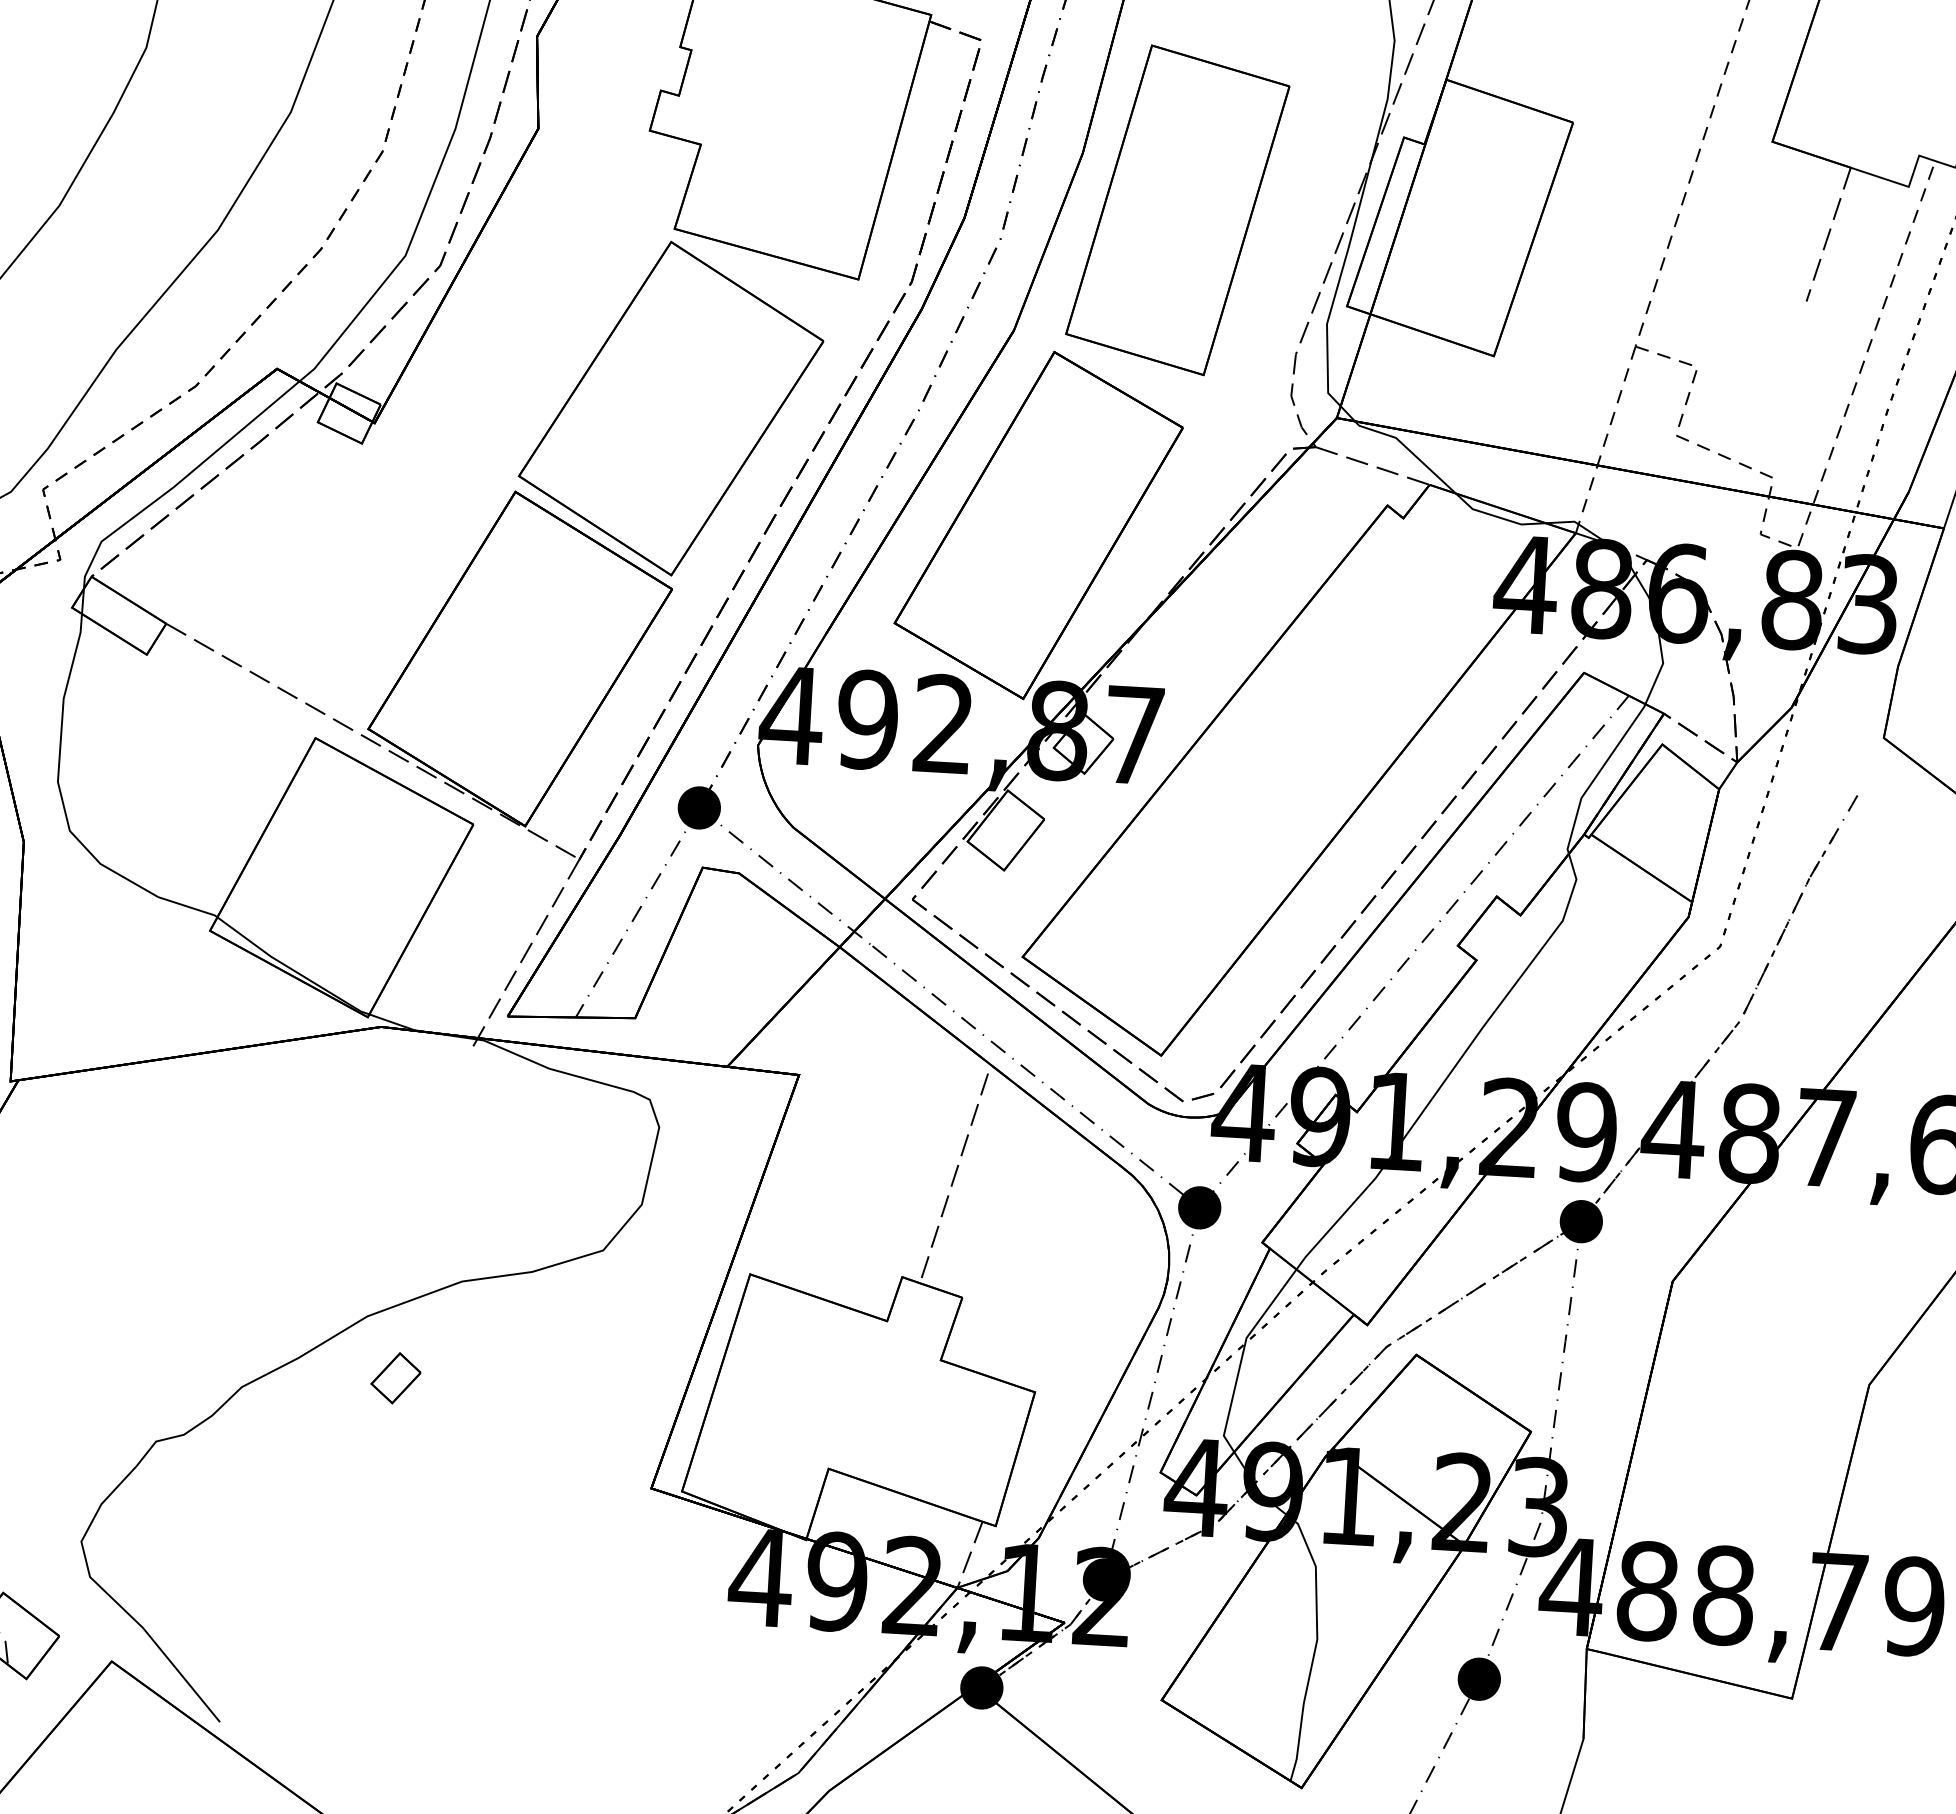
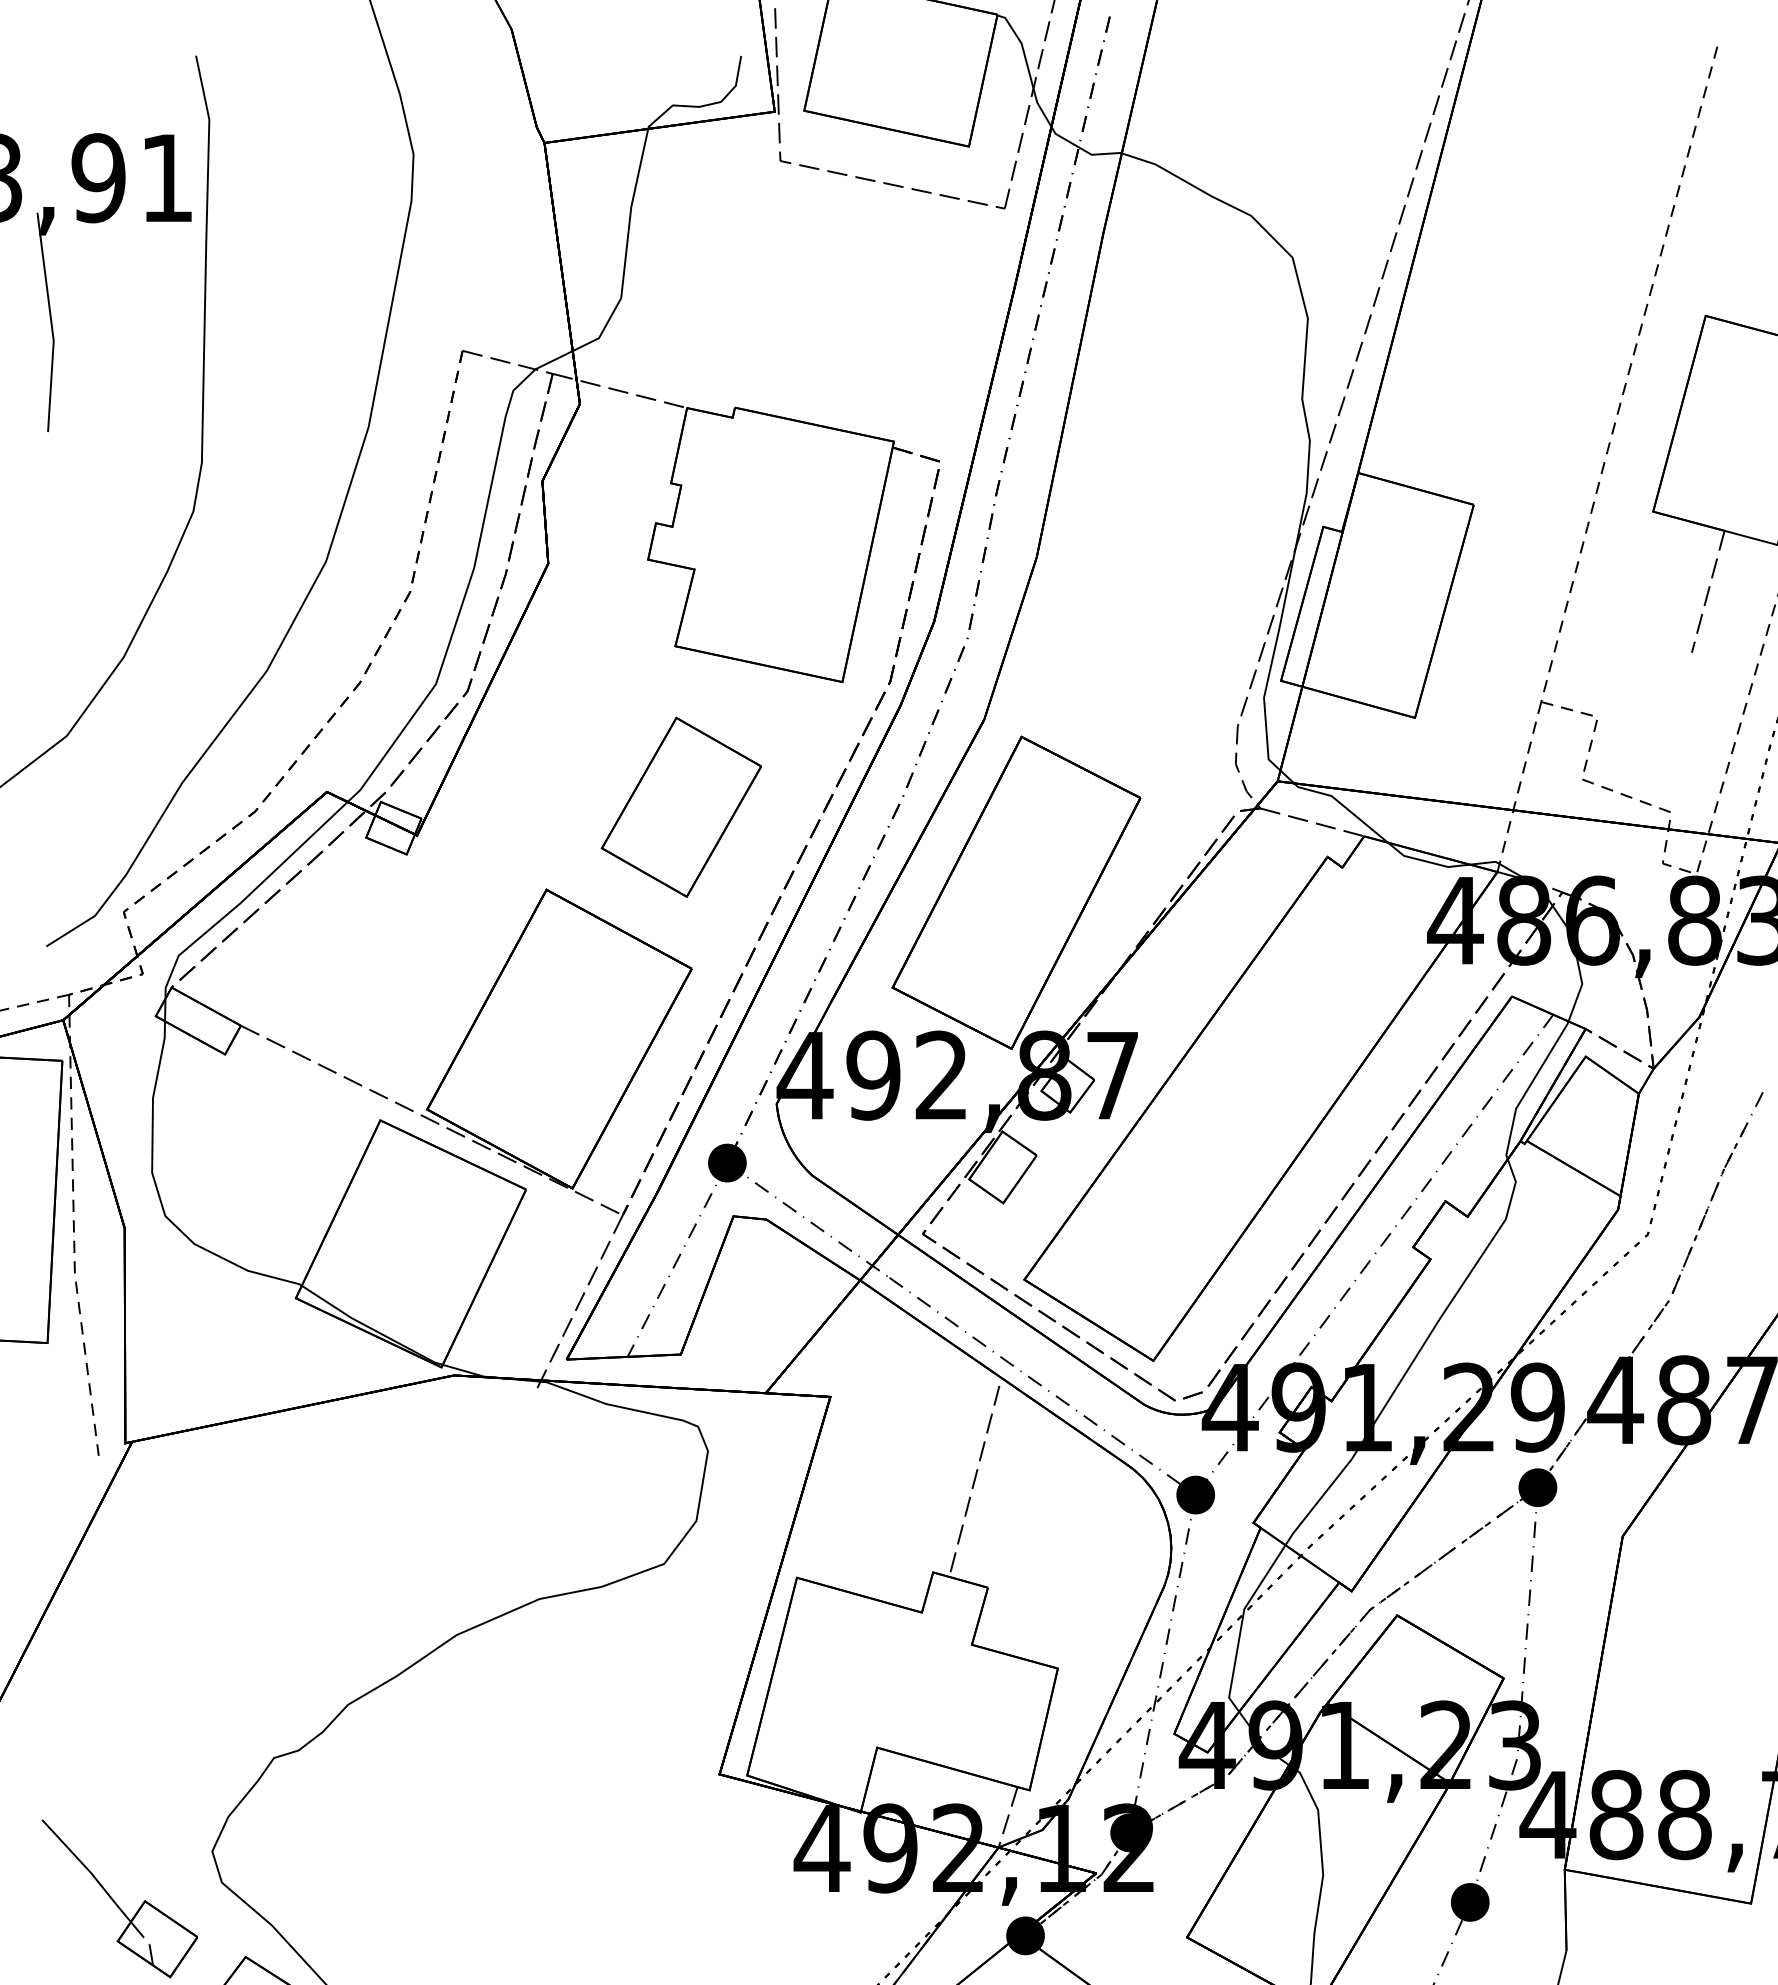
part: (1177, 210) -> (1124, 603), removed
part: (671, 408) -> (681, 807), size x0.6
part: (395, 1377) -> (484, 1688), removed

